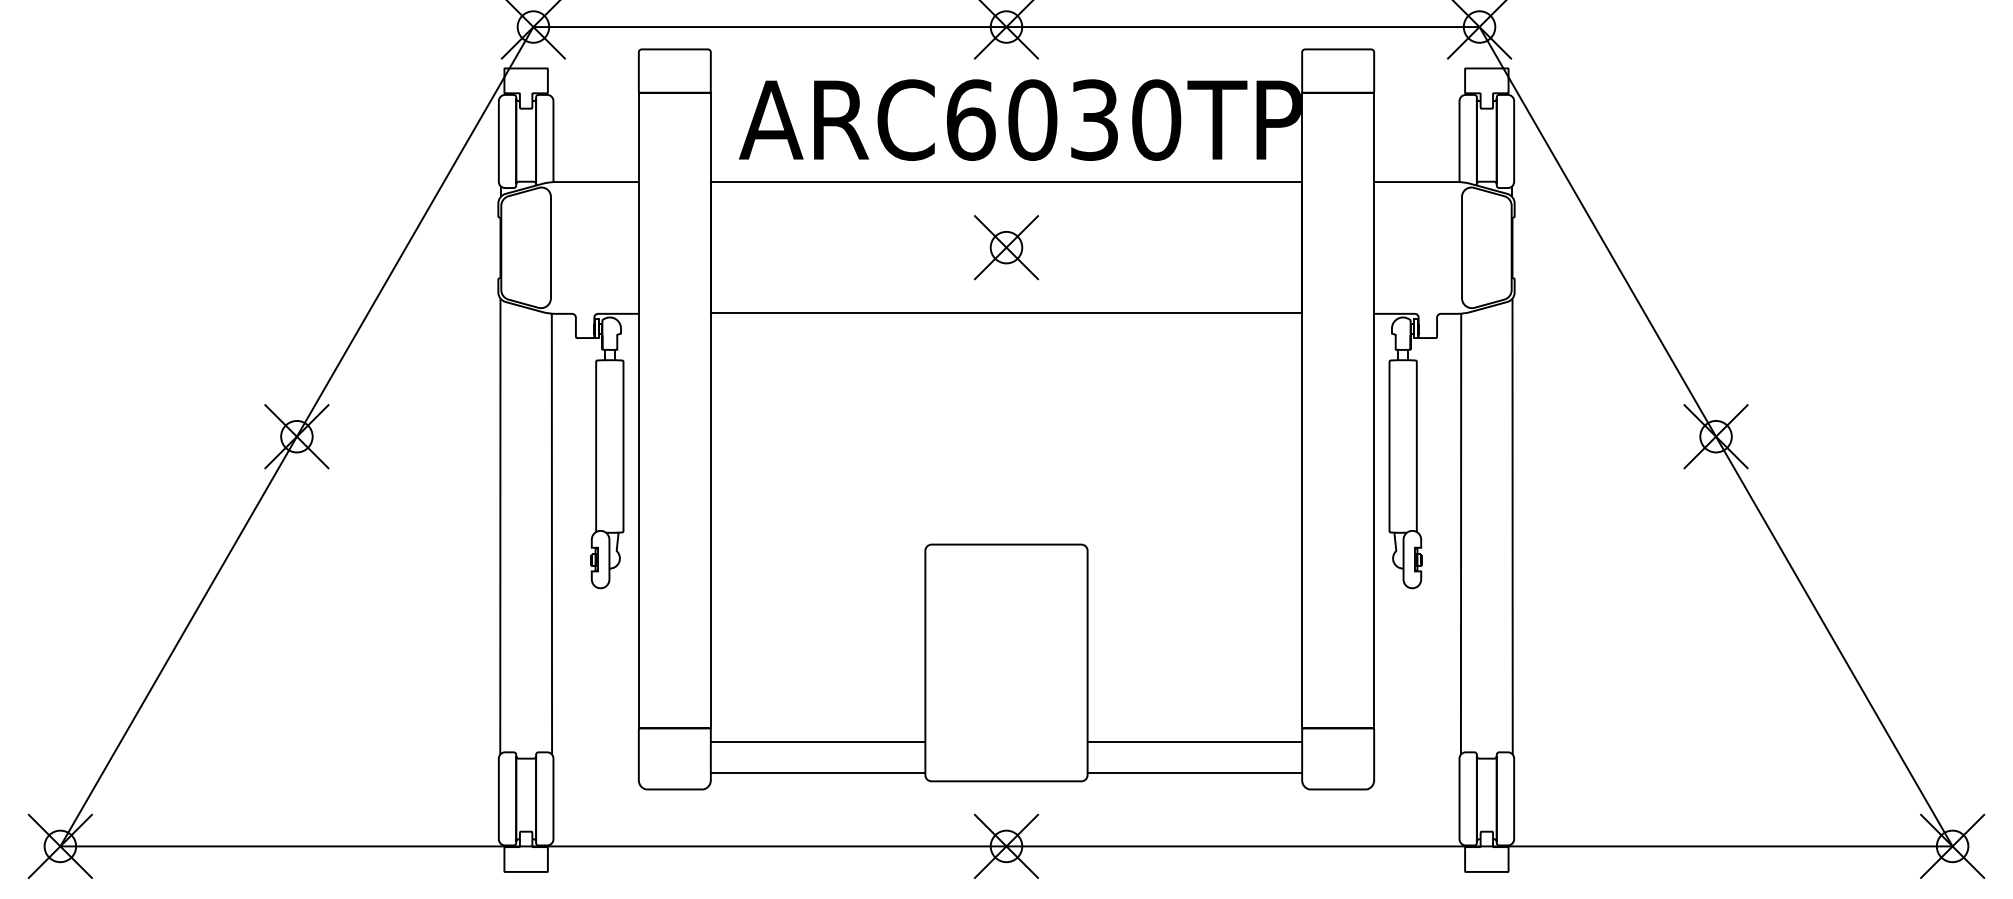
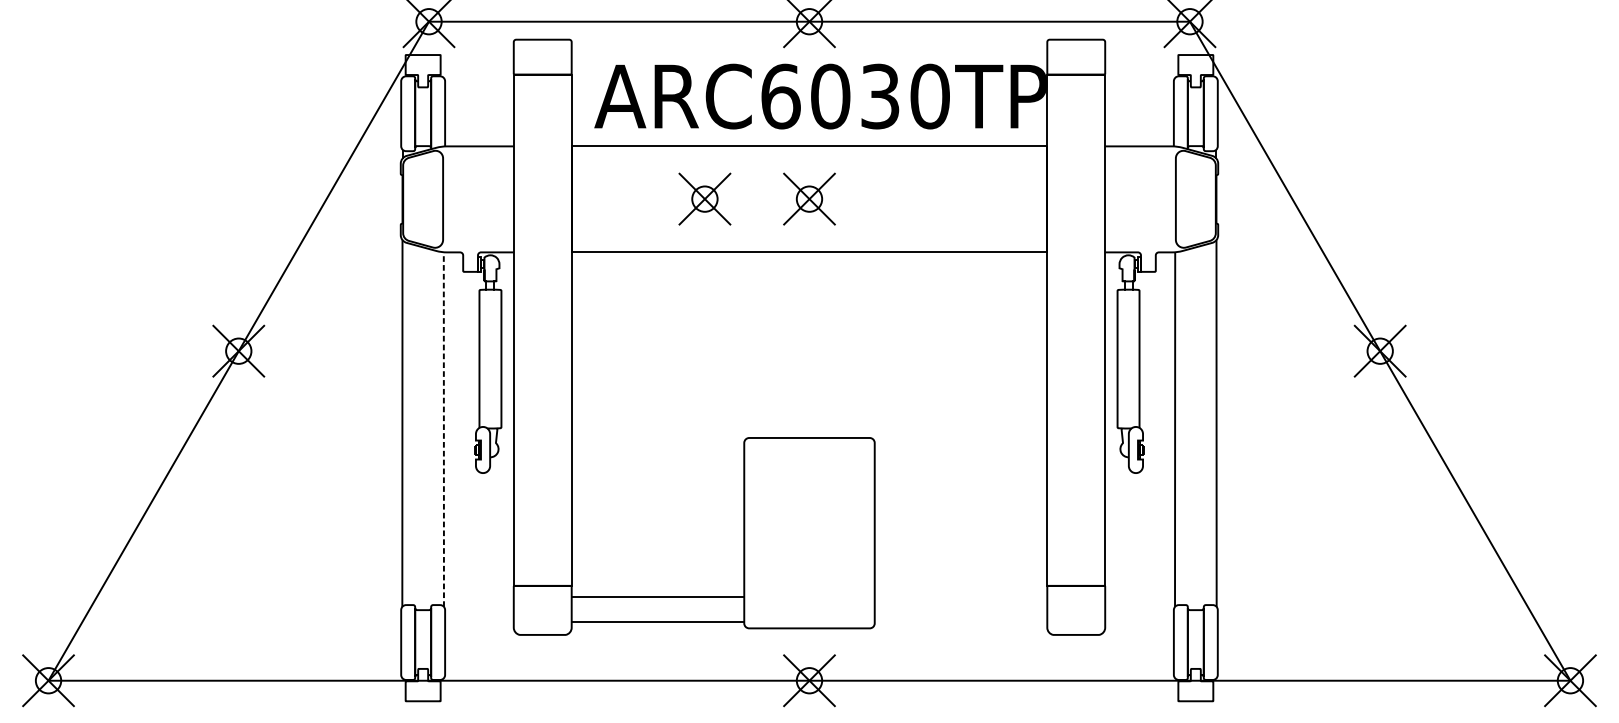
part: (876, 247) -> (704, 199), added
line: (551, 533) -> (443, 429), solid -> dashed
line: (1194, 741) -> (960, 596), removed
line: (1194, 772) -> (960, 621), removed

